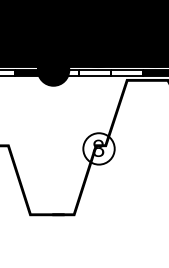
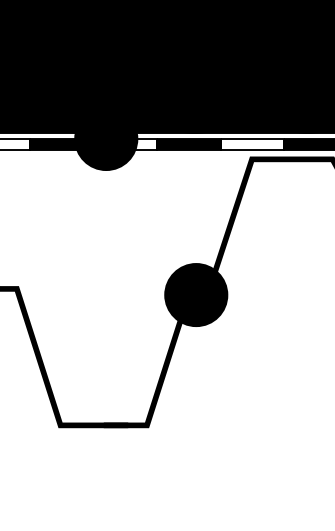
fill: (95, 72) -> (189, 143), added
fill: (98, 148) -> (195, 294), added

